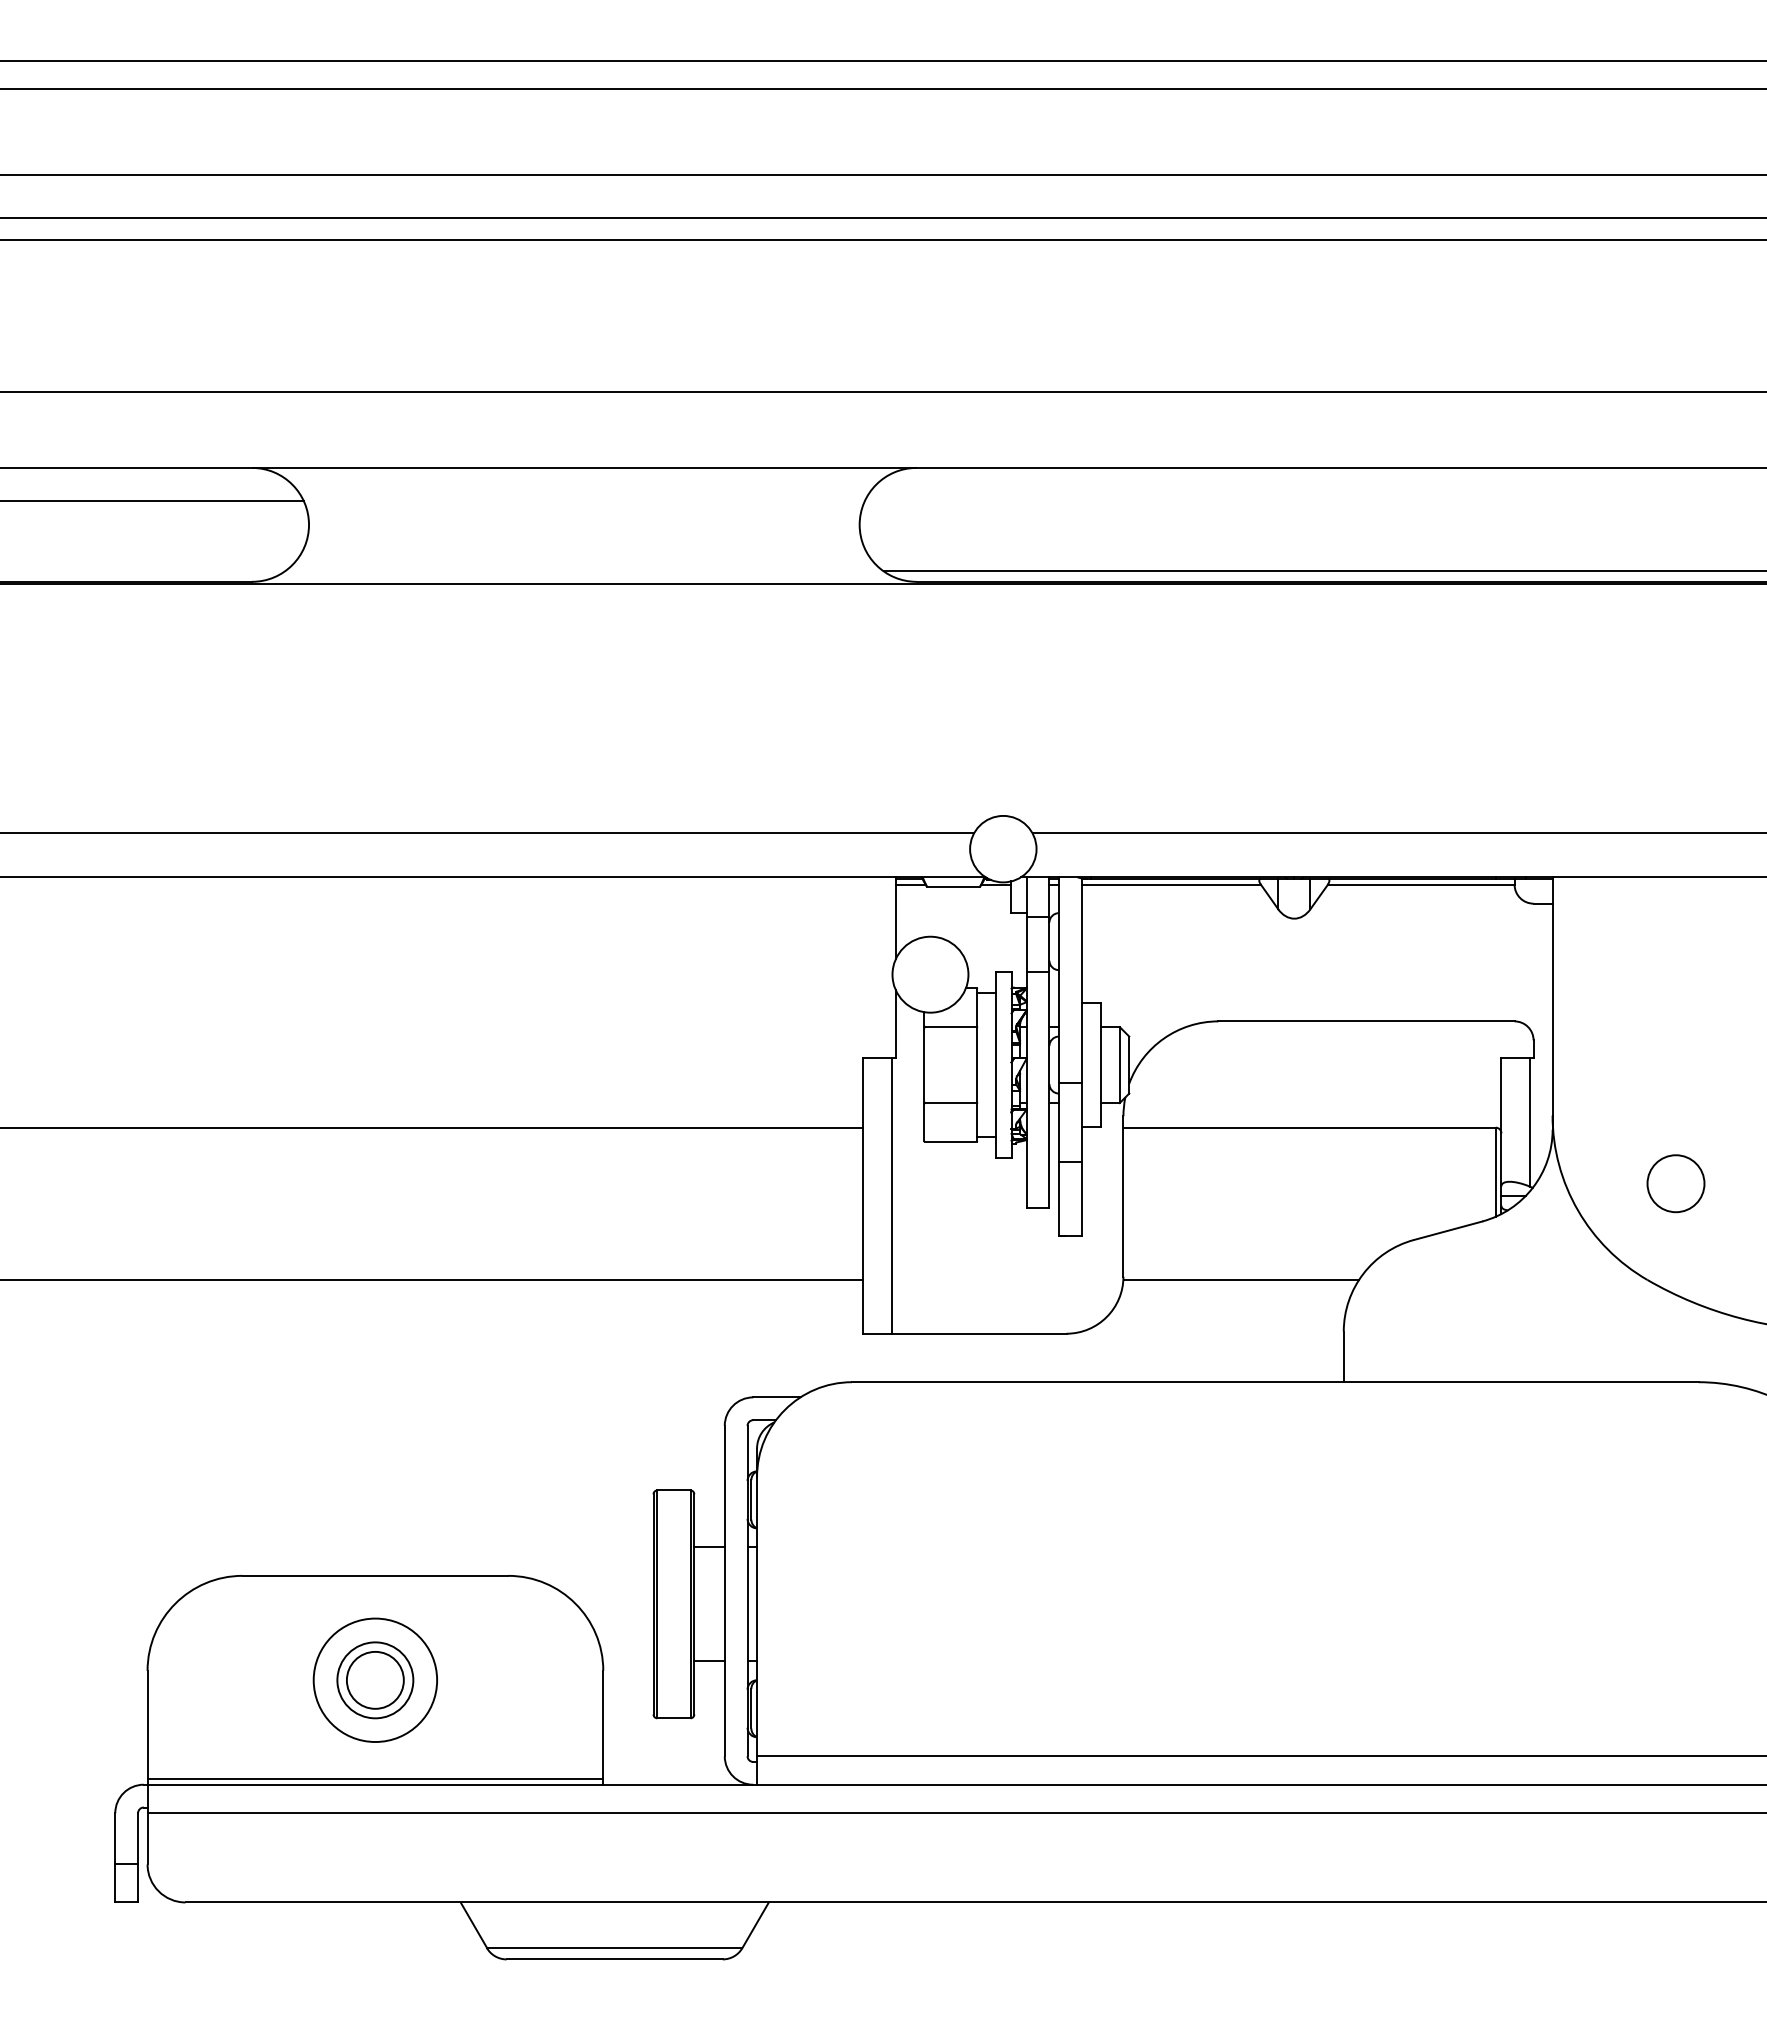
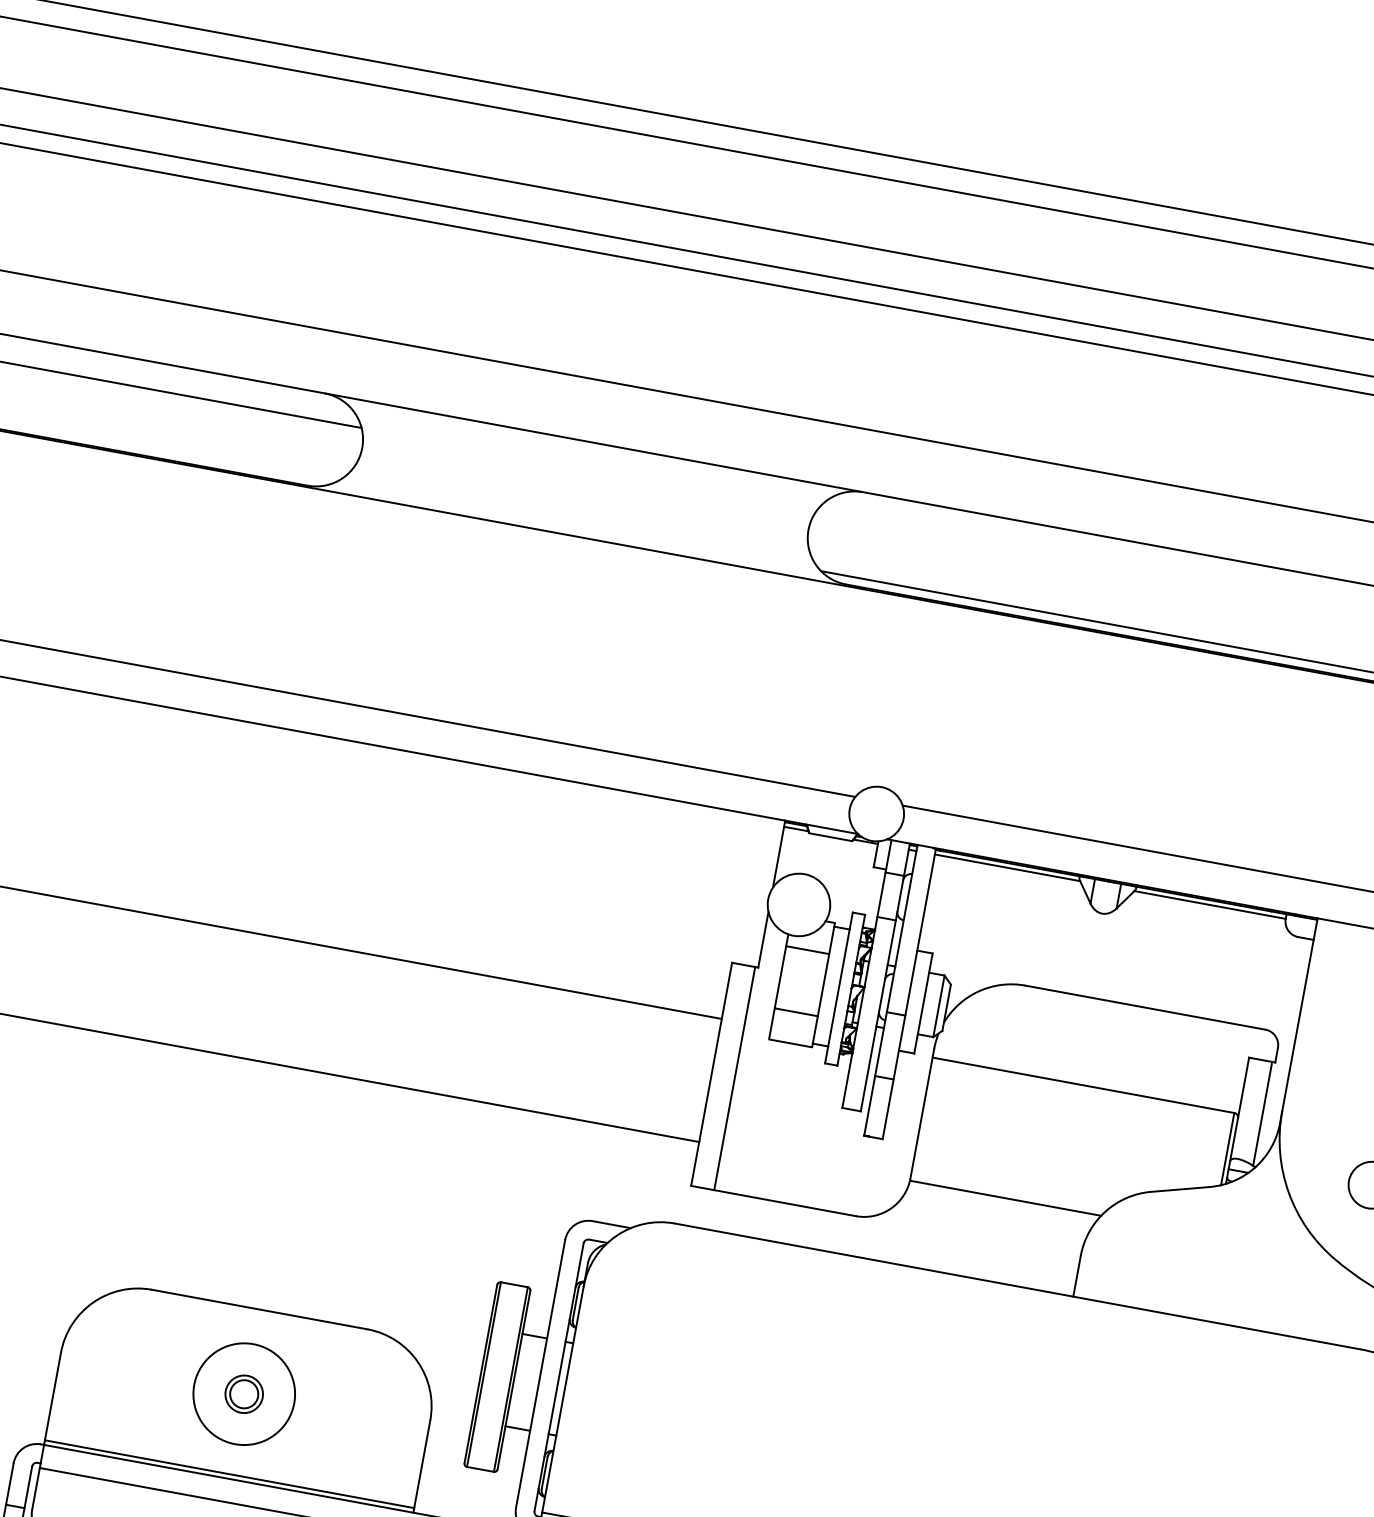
part: (375, 1680) -> (244, 1394), size x0.6

